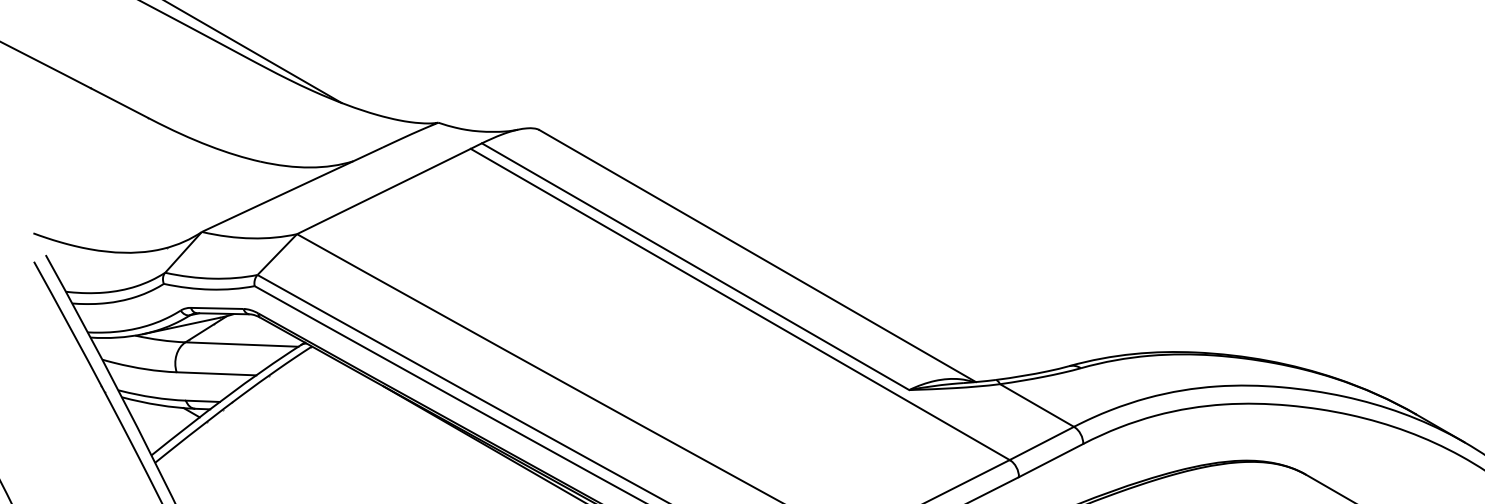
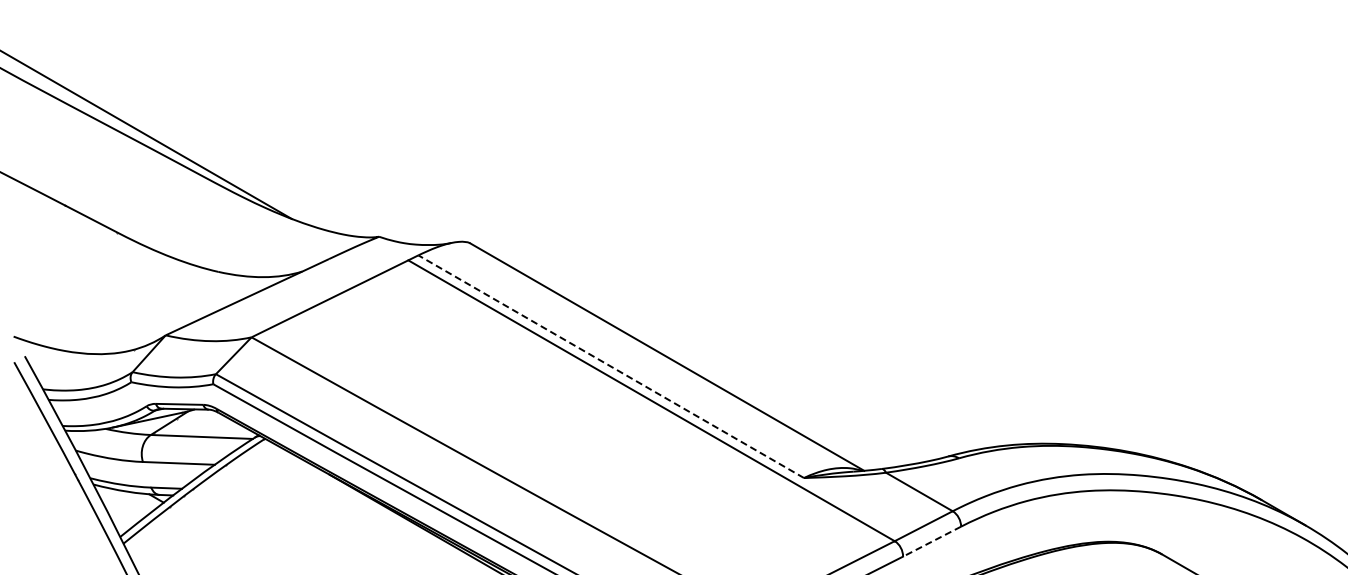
line: (695, 266) -> (611, 366), solid -> dashed
line: (1051, 460) -> (932, 541), solid -> dashed

